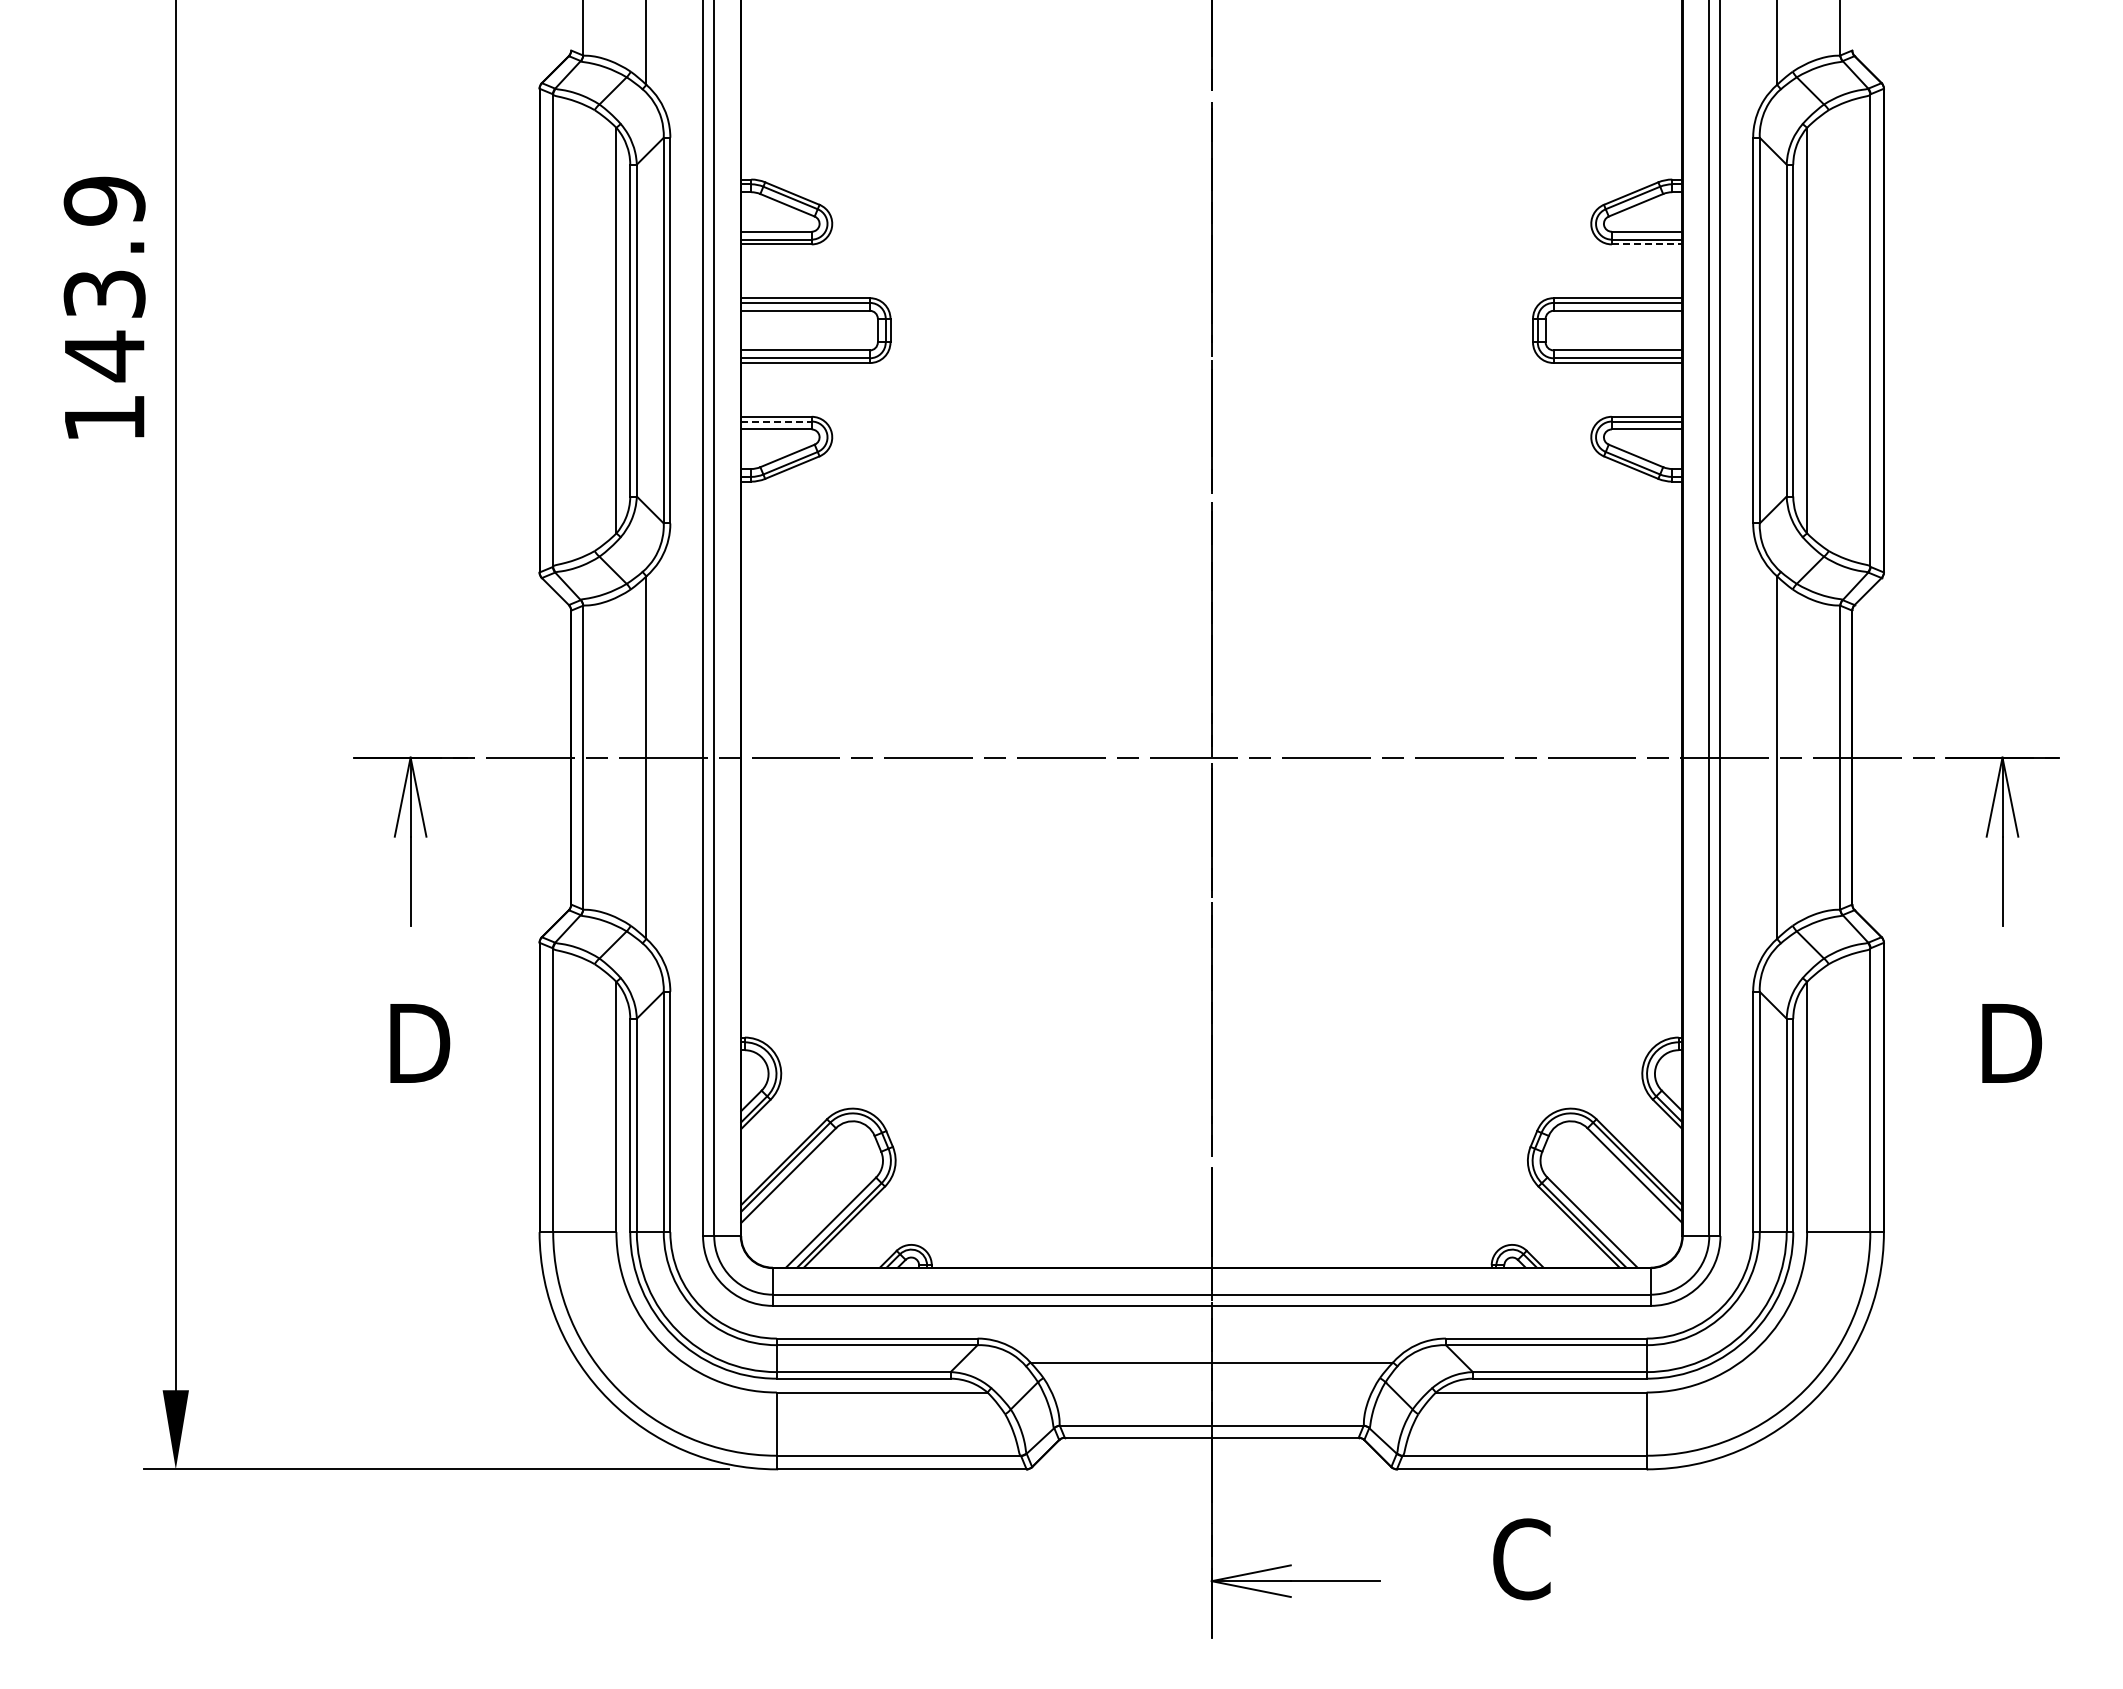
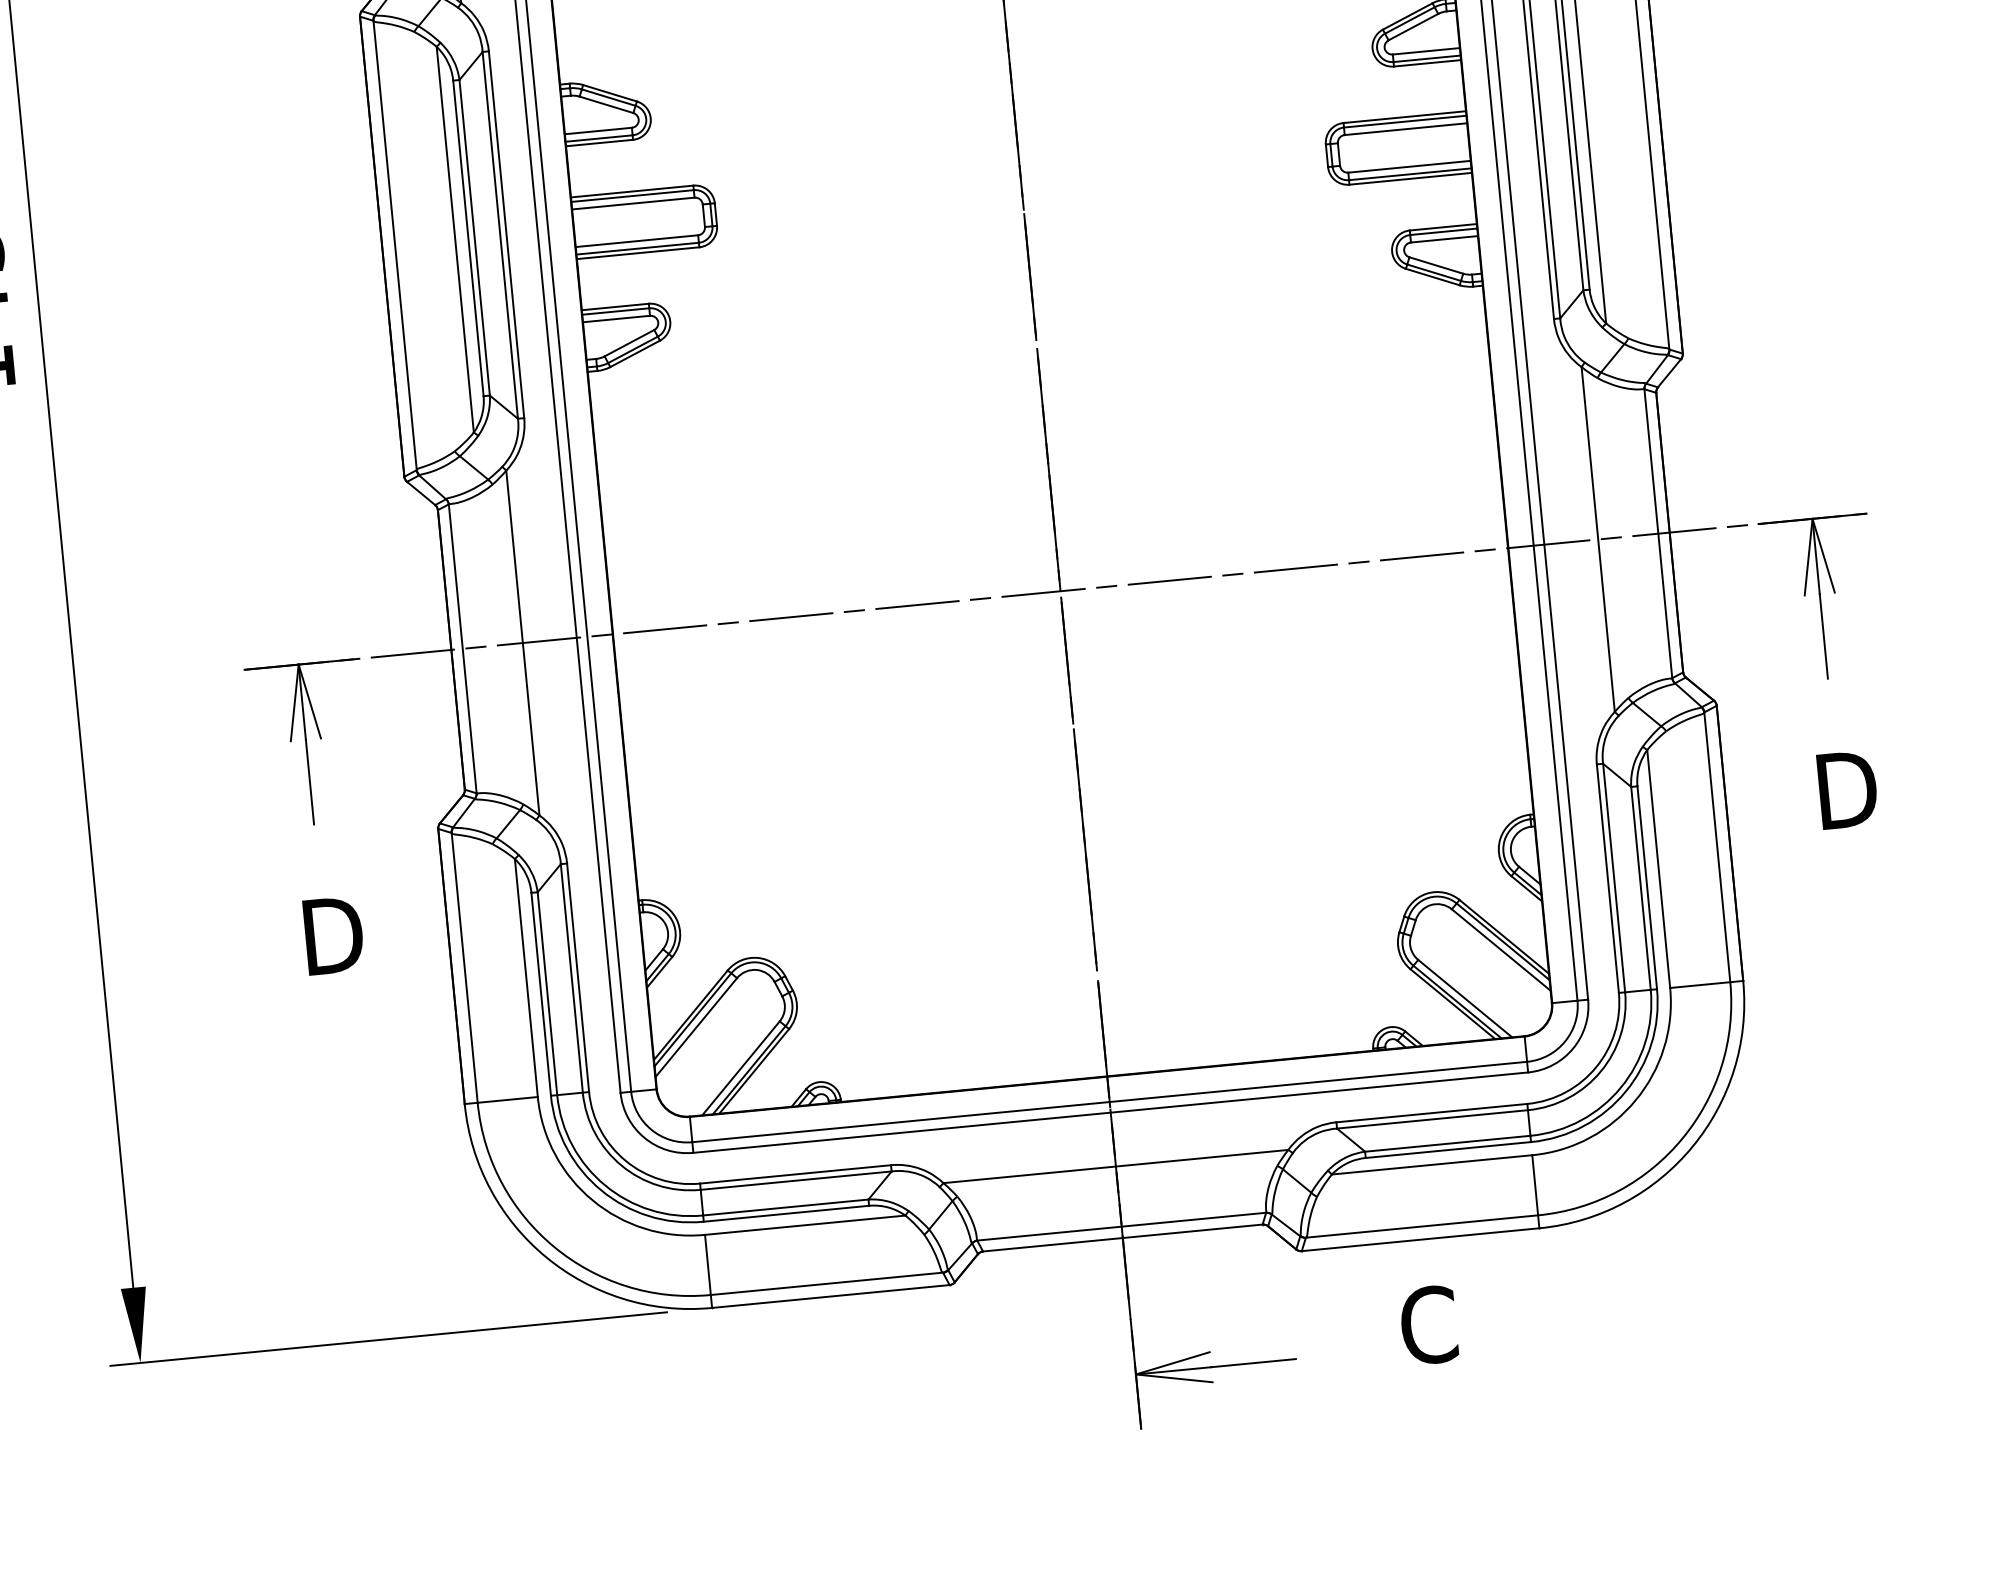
line: (1647, 244) -> (1427, 63), dashed -> solid
line: (776, 421) -> (615, 311), dashed -> solid

